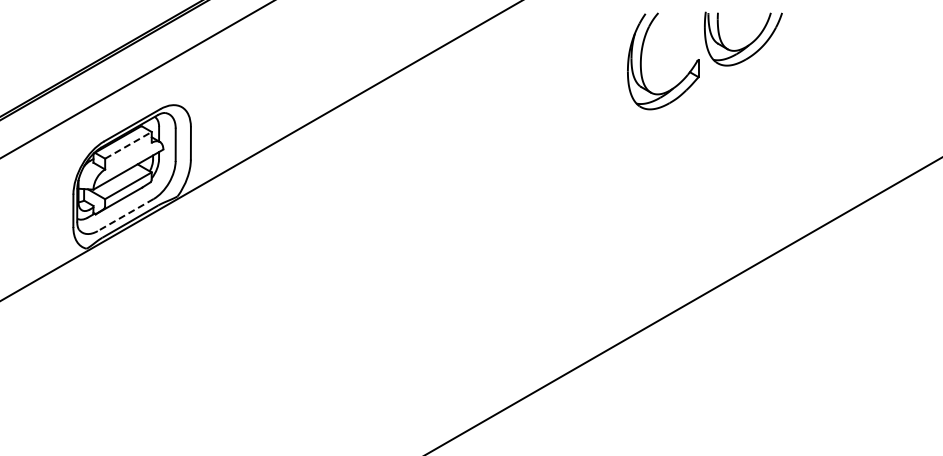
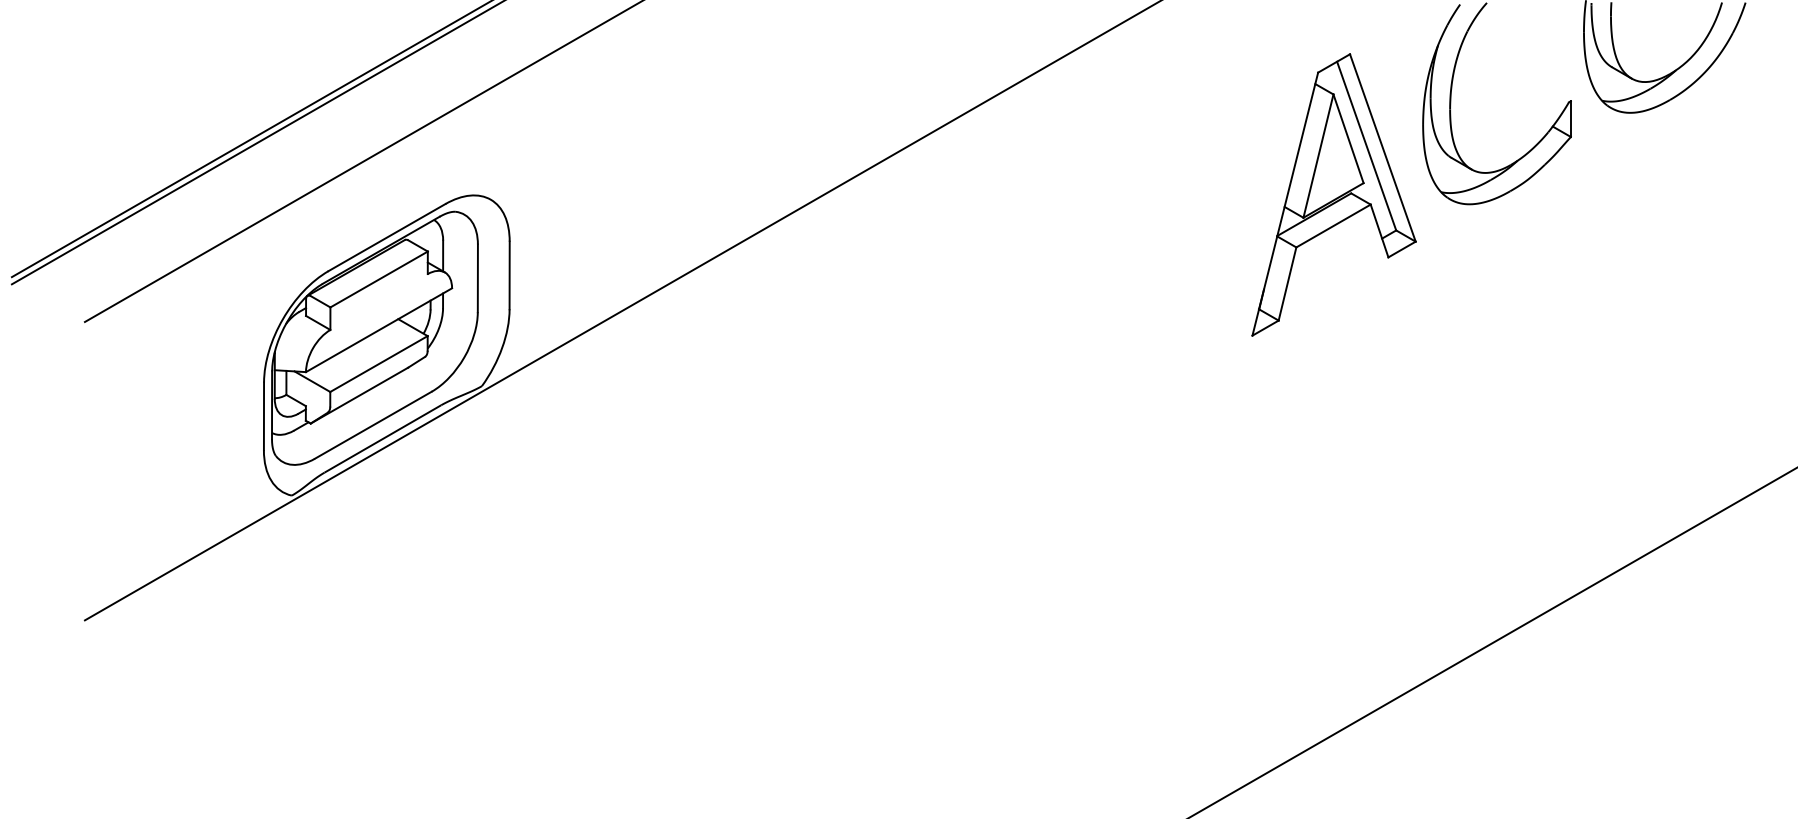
part: (585, 104) -> (1334, 194), added
line: (128, 145) -> (379, 279), dashed -> solid
line: (125, 215) -> (372, 426), dashed -> solid

